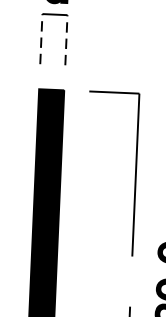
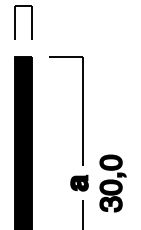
line: (41, 38) -> (15, 22), dashed -> solid
line: (66, 39) -> (32, 22), dashed -> solid
part: (126, 280) -> (79, 182), added

